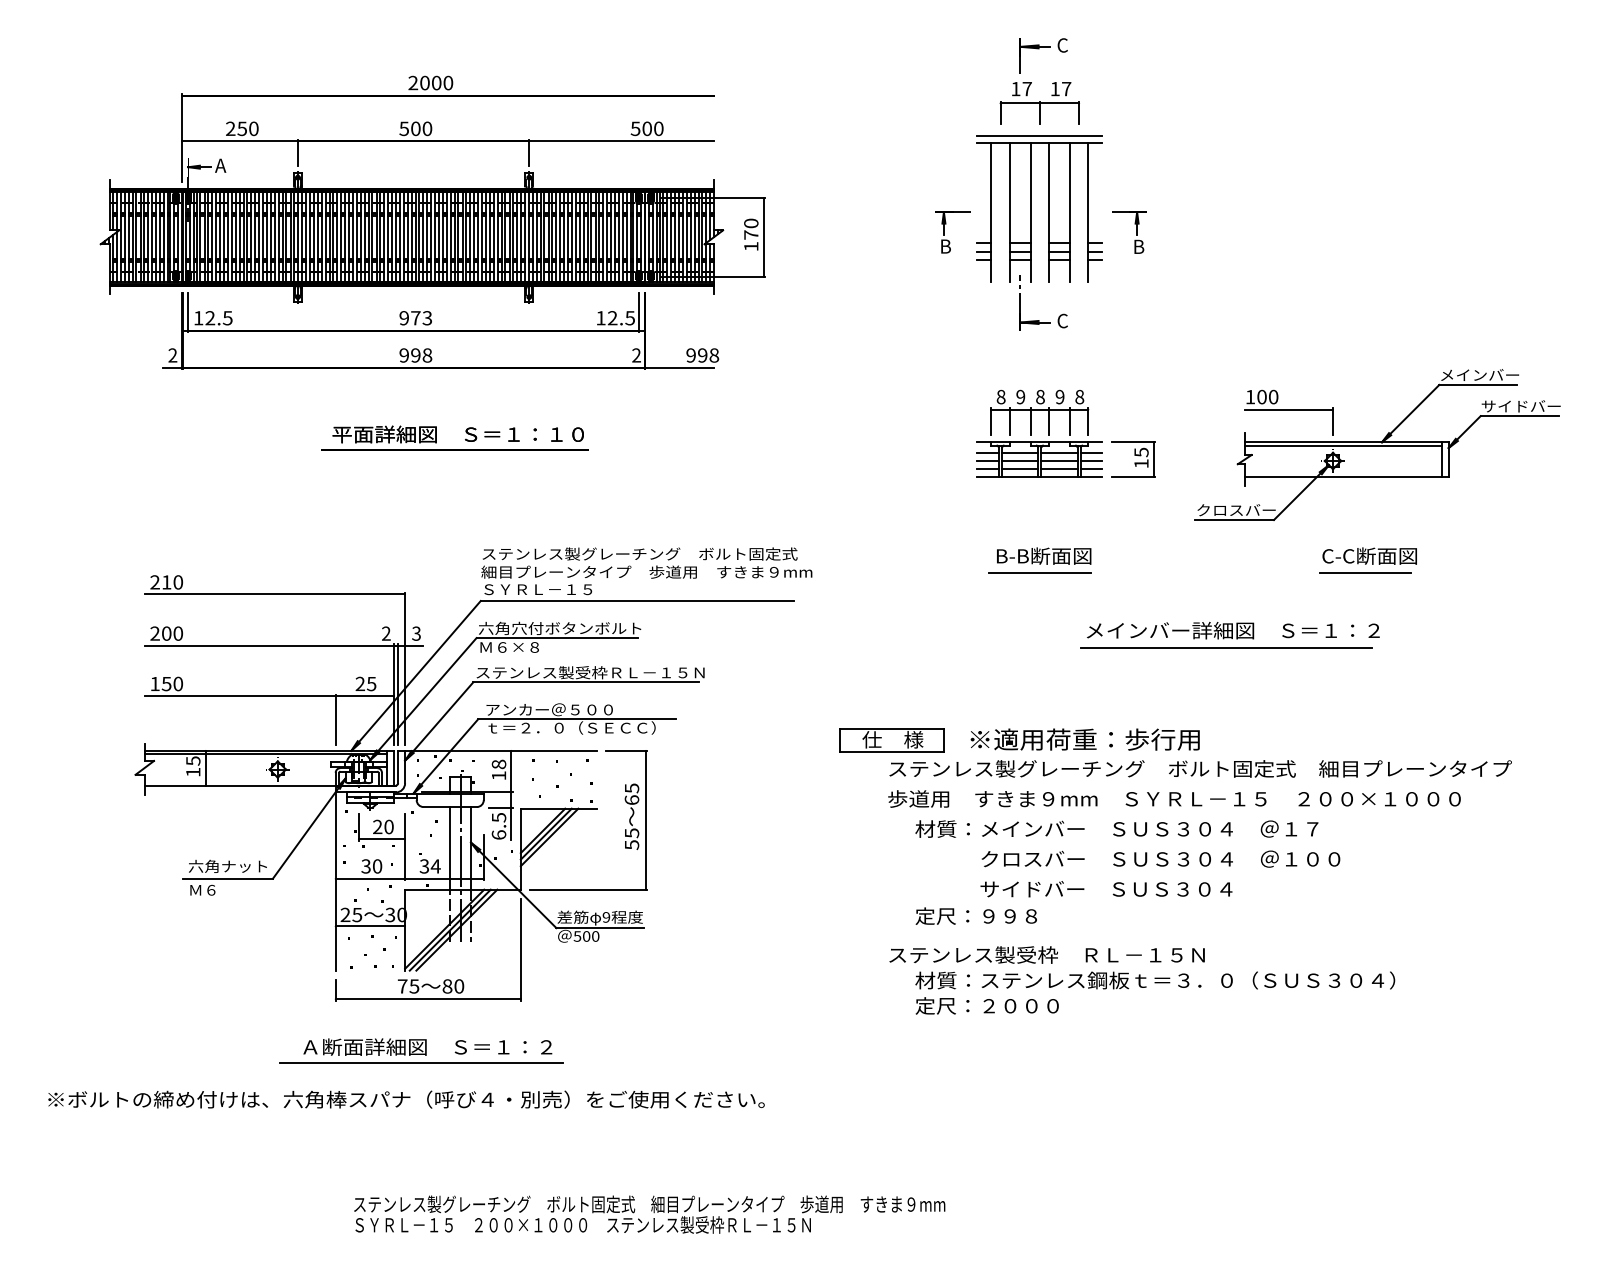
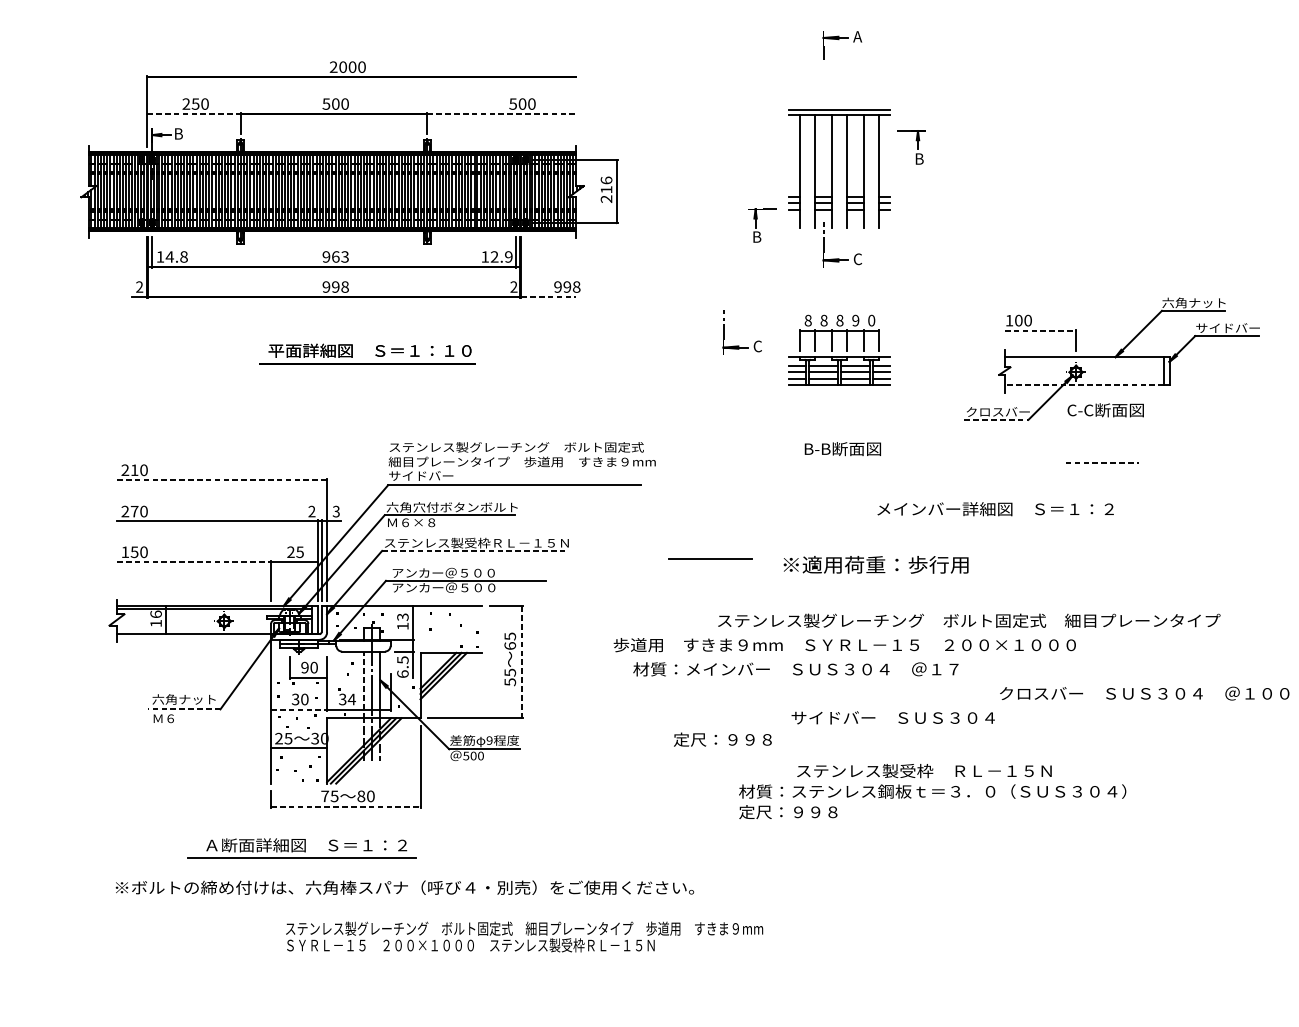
text: (1061, 45) -> (856, 36), C -> A
part: (1039, 103) -> (839, 83), removed
line: (240, 141) -> (194, 114), solid -> dashed
line: (622, 141) -> (502, 114), solid -> dashed
text: (220, 165) -> (178, 133), A -> B
part: (944, 232) -> (756, 225), moved
part: (1136, 232) -> (917, 147), moved
text: (751, 234) -> (606, 189), 170 -> 216
text: (218, 318) -> (176, 257), 12.5 -> 14.8
text: (415, 318) -> (335, 257), 973 -> 963
text: (629, 318) -> (508, 257), 12.5 -> 12.9
line: (680, 367) -> (549, 296), solid -> dashed
text: (1479, 374) -> (1194, 302), メインバー -> 六角ナット
text: (1020, 397) -> (823, 320), 9 -> 8
text: (1079, 397) -> (871, 320), 8 -> 0
line: (1289, 409) -> (1040, 330), solid -> dashed
part: (915, 428) -> (739, 346), added
line: (1342, 445) -> (1083, 359), removed
part: (1133, 459) -> (915, 371), removed
line: (1343, 476) -> (1084, 384), solid -> dashed
line: (1234, 520) -> (996, 420), solid -> dashed
text: (1369, 555) -> (1105, 409), moved
line: (1039, 572) -> (710, 559), moved
line: (1365, 572) -> (1102, 462), solid -> dashed
text: (536, 589) -> (433, 475), ＳＹＲＬ－１５ -> サイドバー
line: (275, 594) -> (222, 480), solid -> dashed
text: (166, 633) -> (134, 511), 200 -> 270
line: (1225, 647) -> (989, 522), removed
line: (586, 682) -> (473, 551), solid -> dashed
line: (240, 696) -> (194, 562), solid -> dashed
text: (570, 727) -> (460, 587), ｔ＝２．０（ＳＥＣＣ） -> アンカー＠５００
text: (1084, 739) -> (875, 564), moved
part: (891, 740) -> (719, 597), removed
text: (193, 760) -> (156, 613), 15 -> 16
text: (498, 764) -> (402, 617), 18 -> 13
text: (1174, 798) -> (844, 644), moved
line: (645, 820) -> (521, 662), solid -> dashed
text: (377, 827) -> (304, 668), 20 -> 90
text: (1116, 828) -> (795, 668), moved
line: (450, 847) -> (363, 684), solid -> dashed
text: (1160, 858) -> (1144, 693), moved
line: (228, 878) -> (184, 709), solid -> dashed
line: (370, 878) -> (299, 709), solid -> dashed
text: (975, 915) -> (722, 739), moved
text: (1046, 954) -> (923, 770), moved
line: (428, 999) -> (345, 806), solid -> dashed
text: (1020, 1006) -> (823, 812), 定尺：２０００ -> 定尺：９９８
part: (421, 1050) -> (301, 848), moved
text: (406, 1099) -> (404, 887), moved
text: (649, 1214) -> (524, 936), moved

